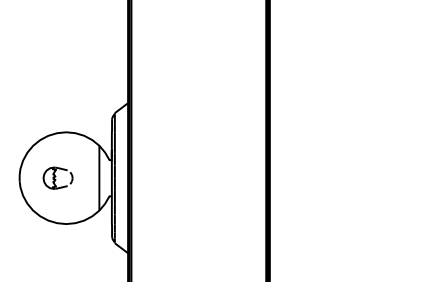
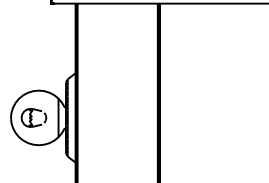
part: (57, 177) -> (33, 117), size x1.43

